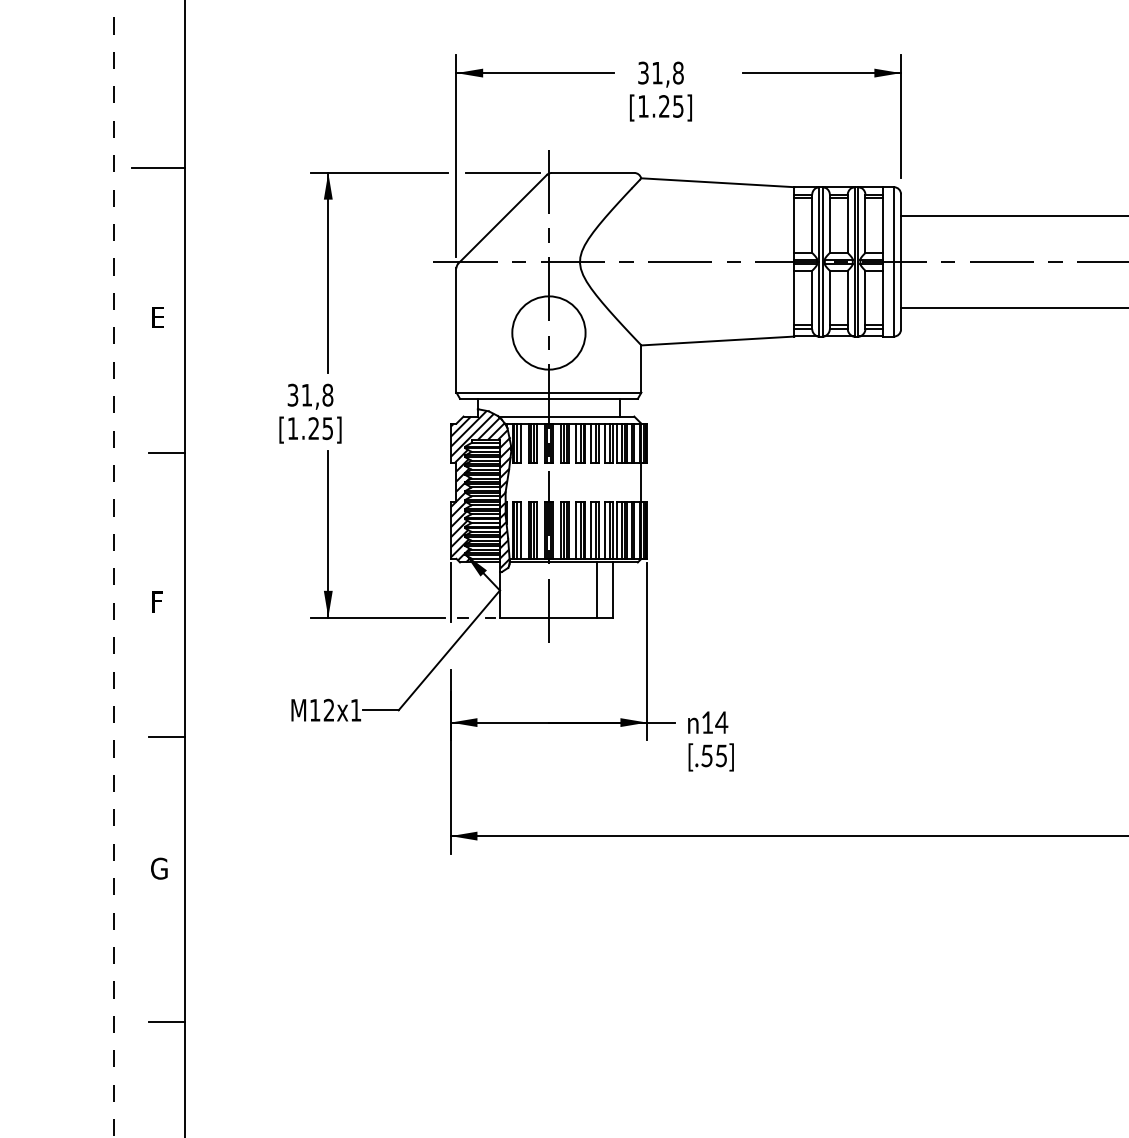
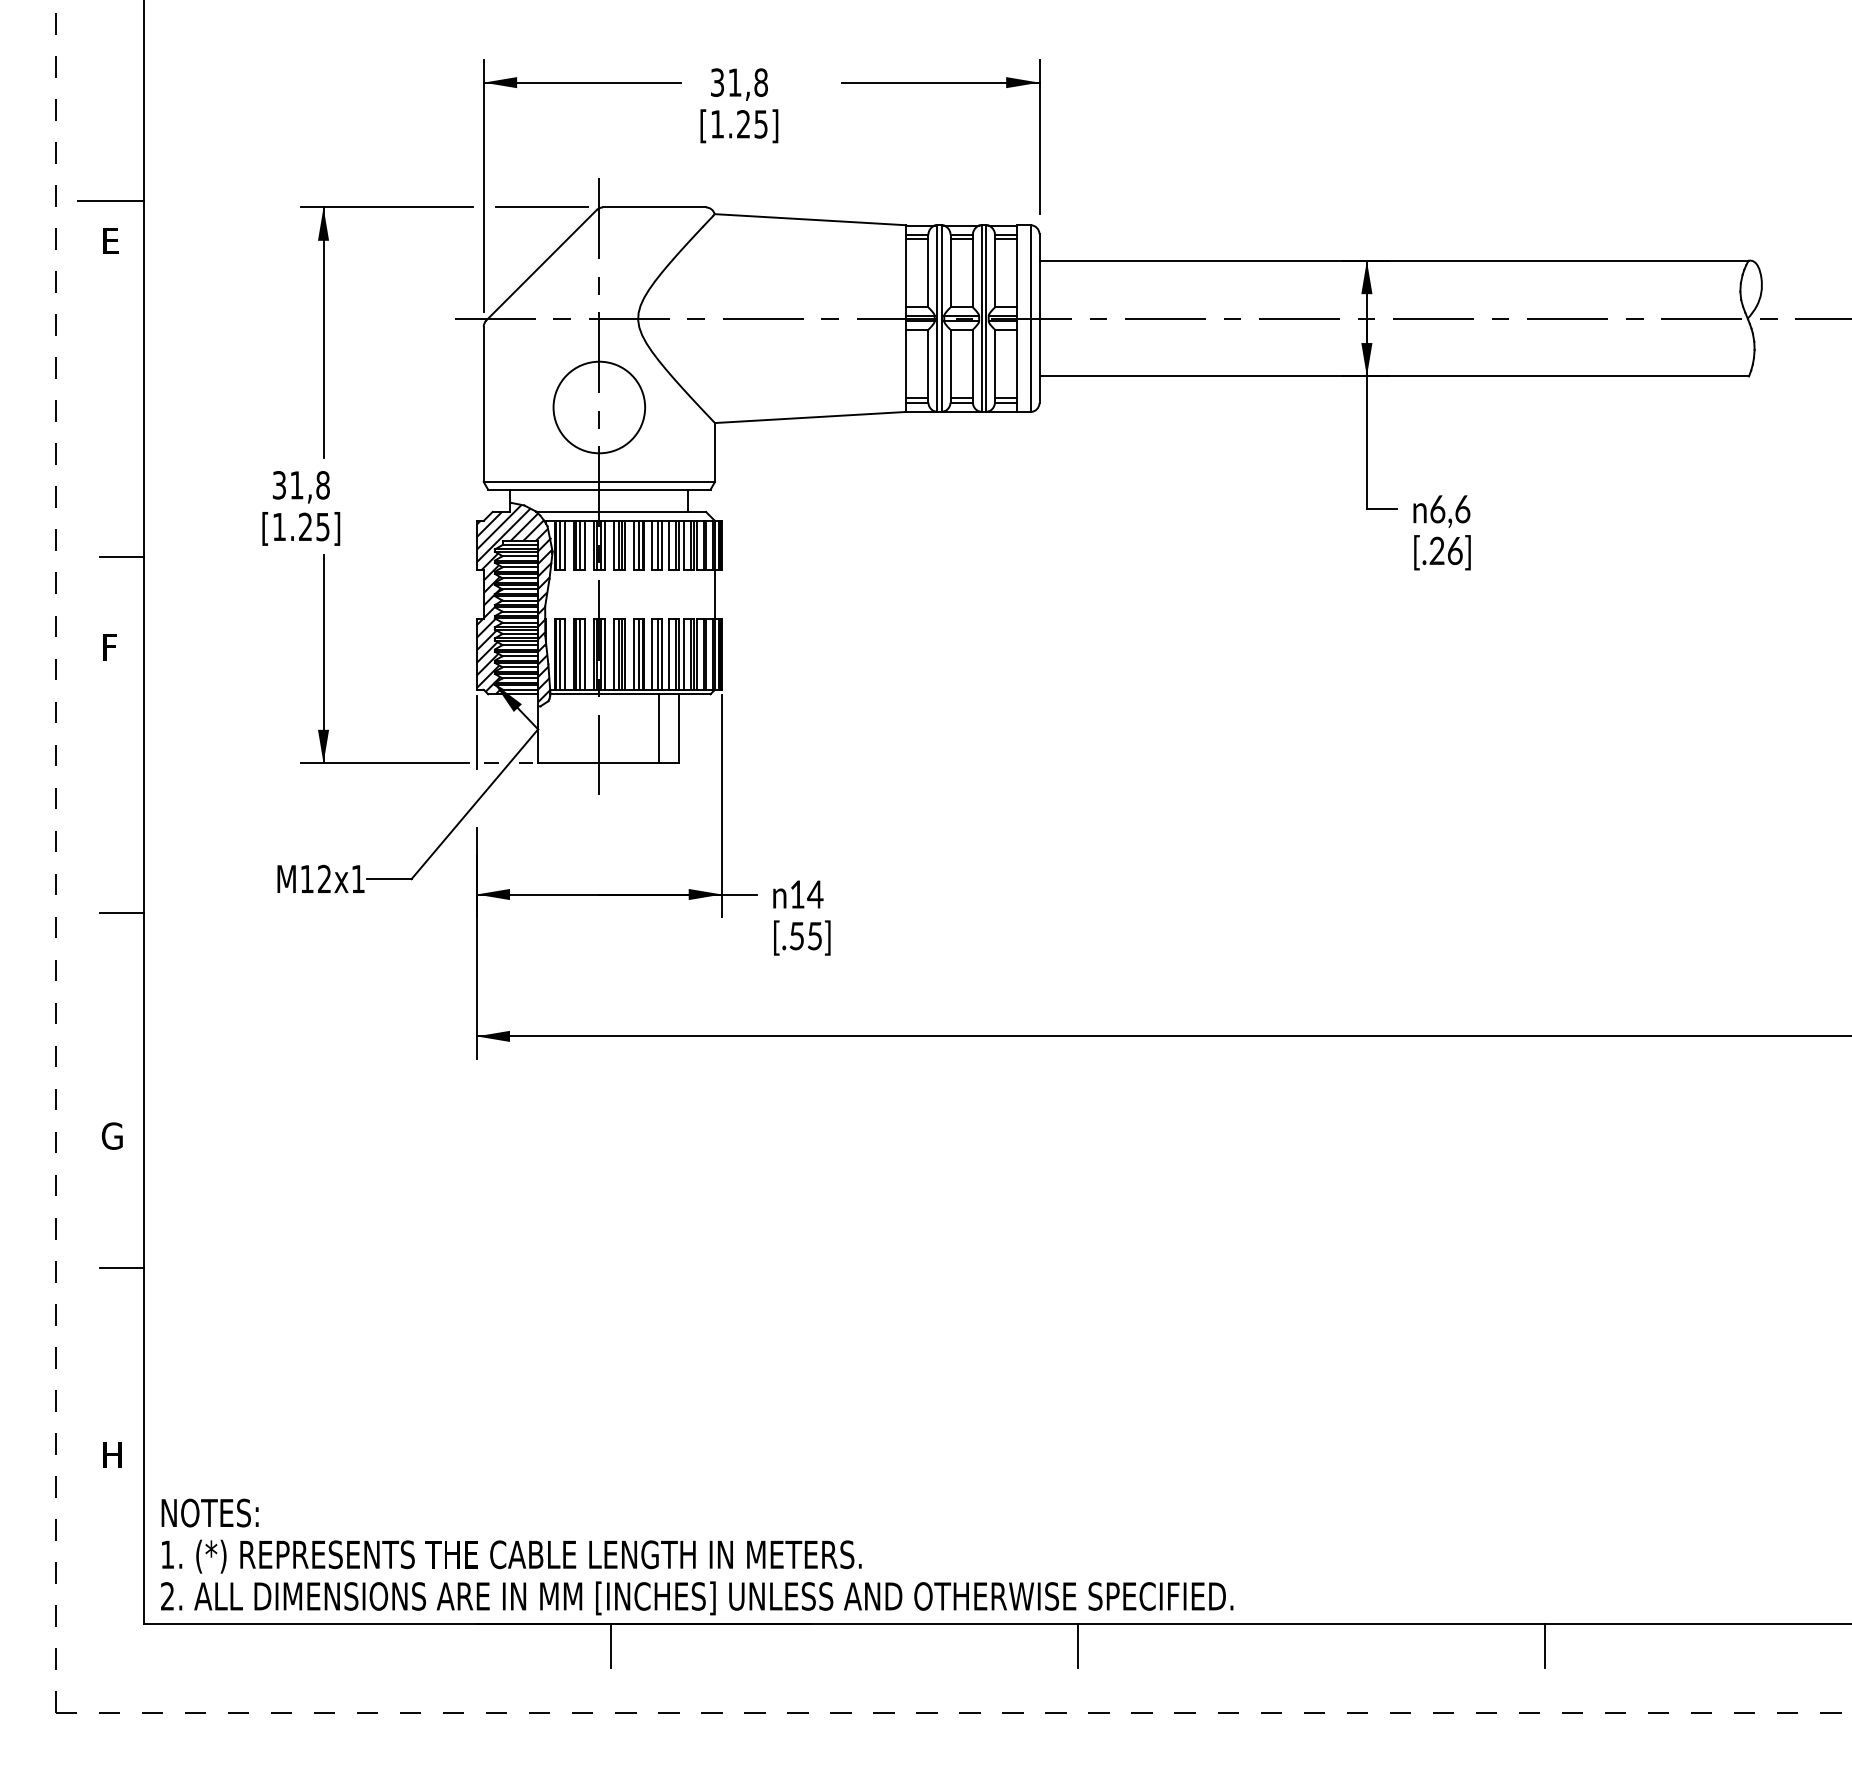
text: (157, 316) -> (110, 240), moved
text: (157, 601) -> (109, 647), moved
text: (159, 868) -> (112, 1135), moved

